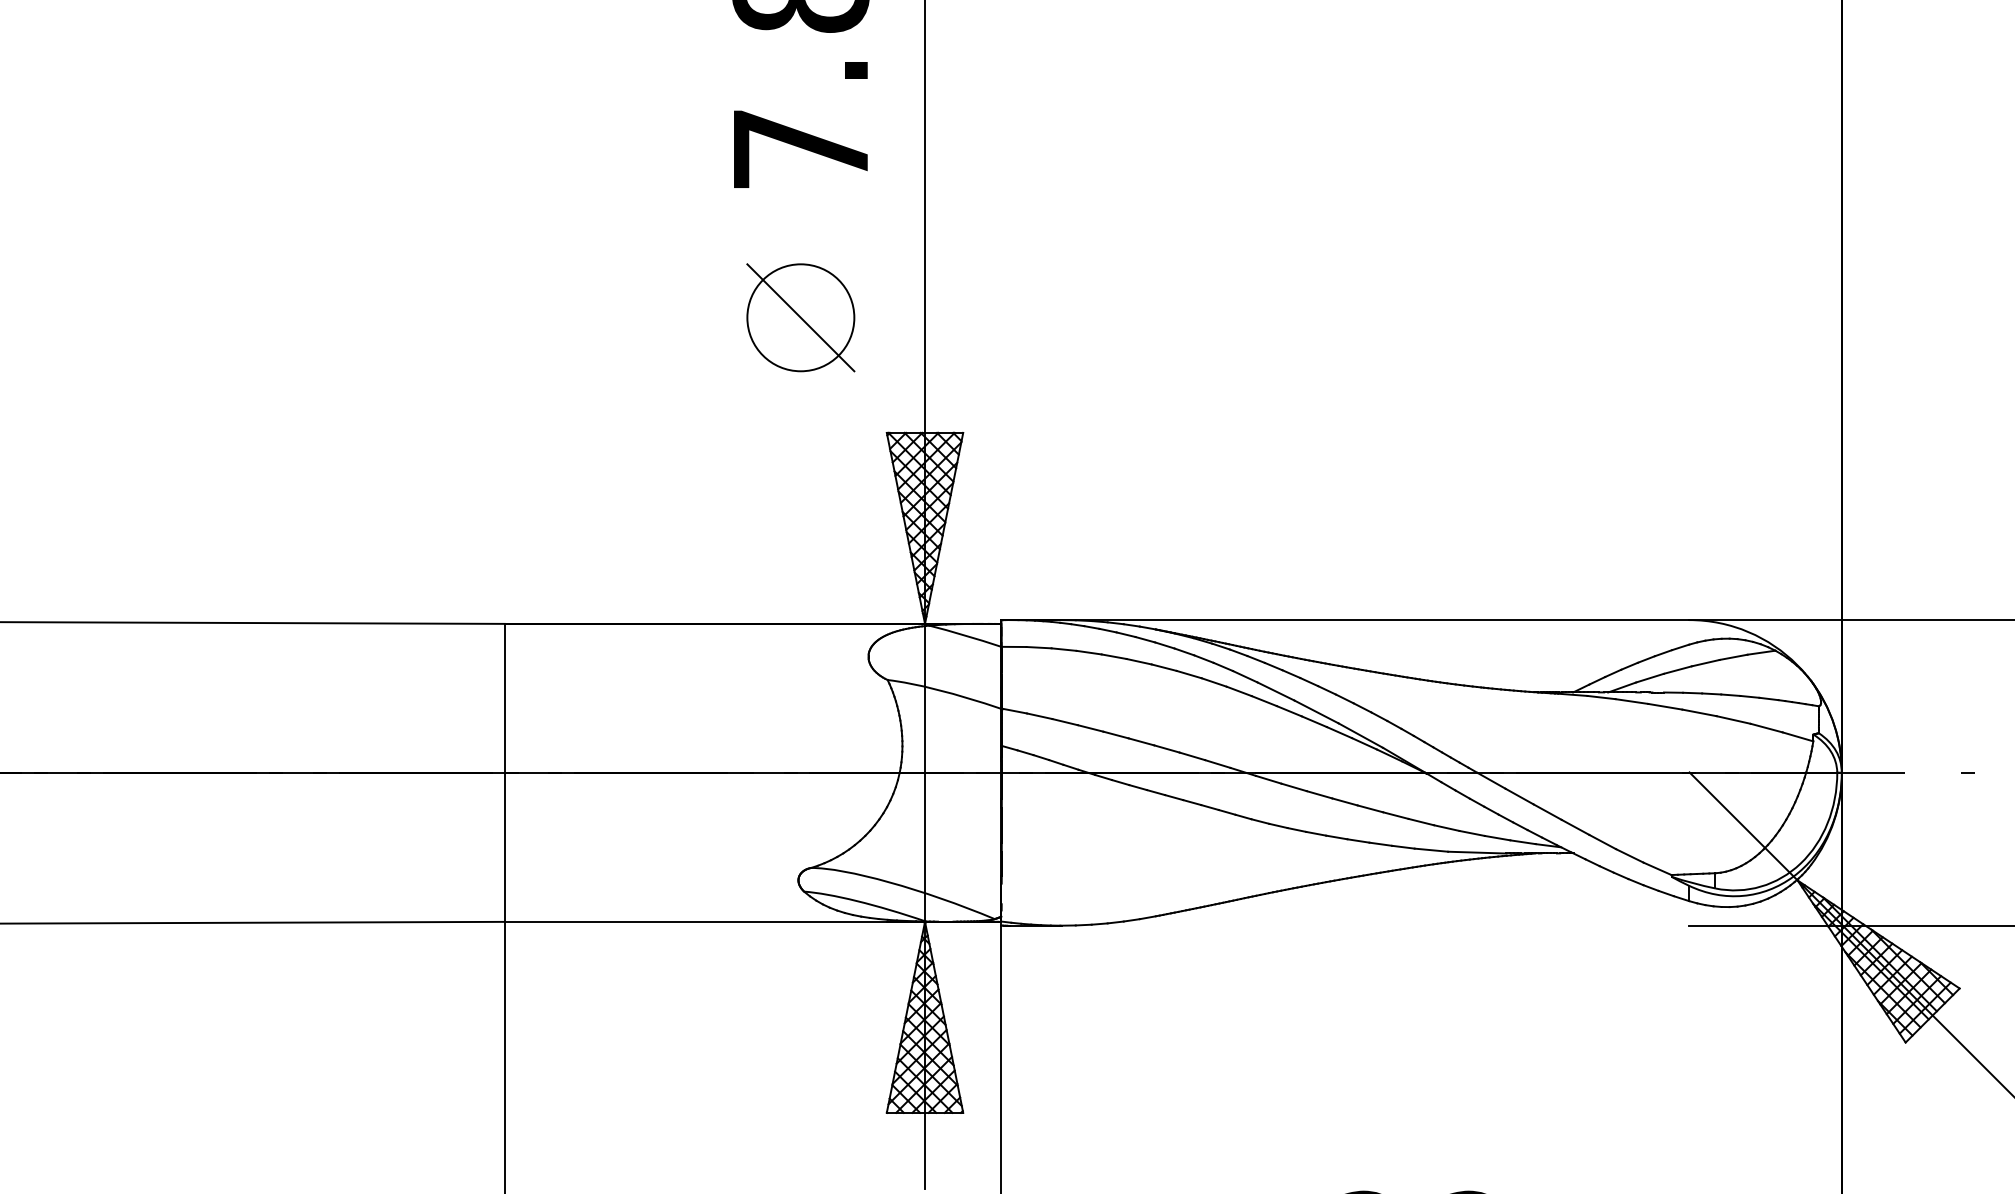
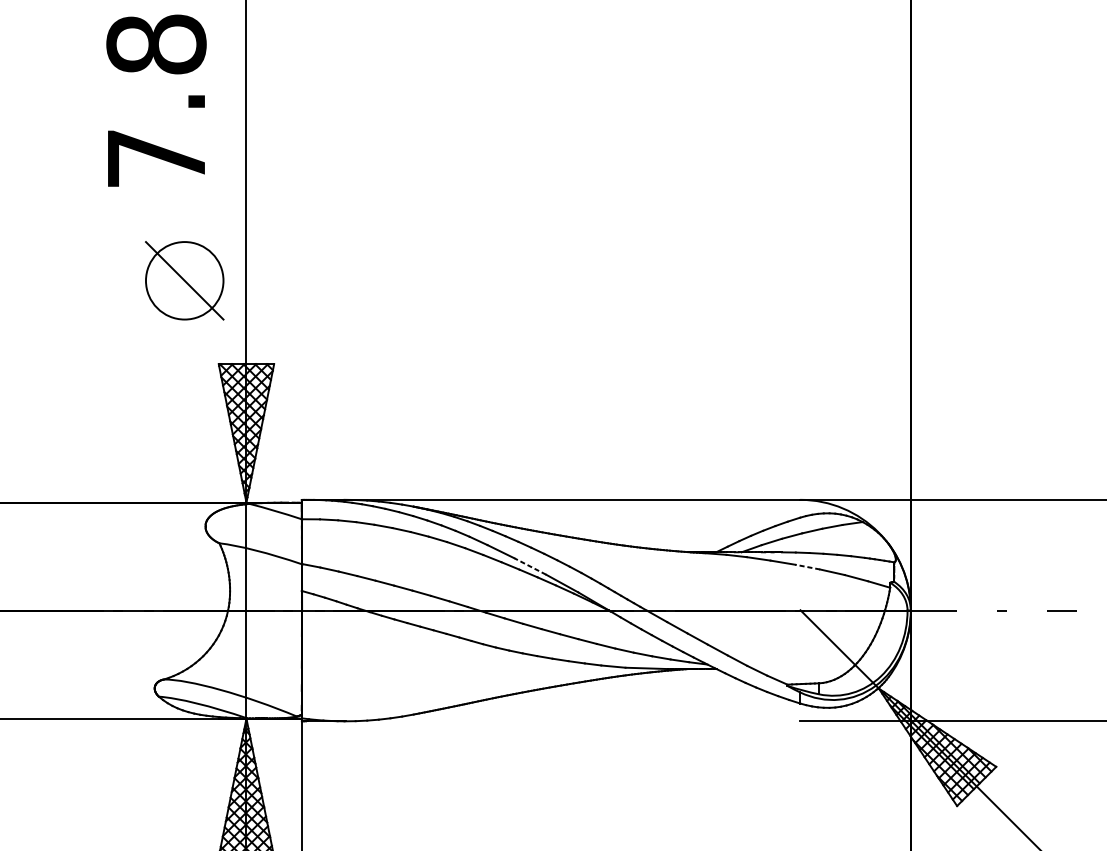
part: (800, 317) -> (184, 280), moved
line: (1316, 711) -> (530, 566), solid -> dashed
line: (1699, 712) -> (807, 566), solid -> dashed

